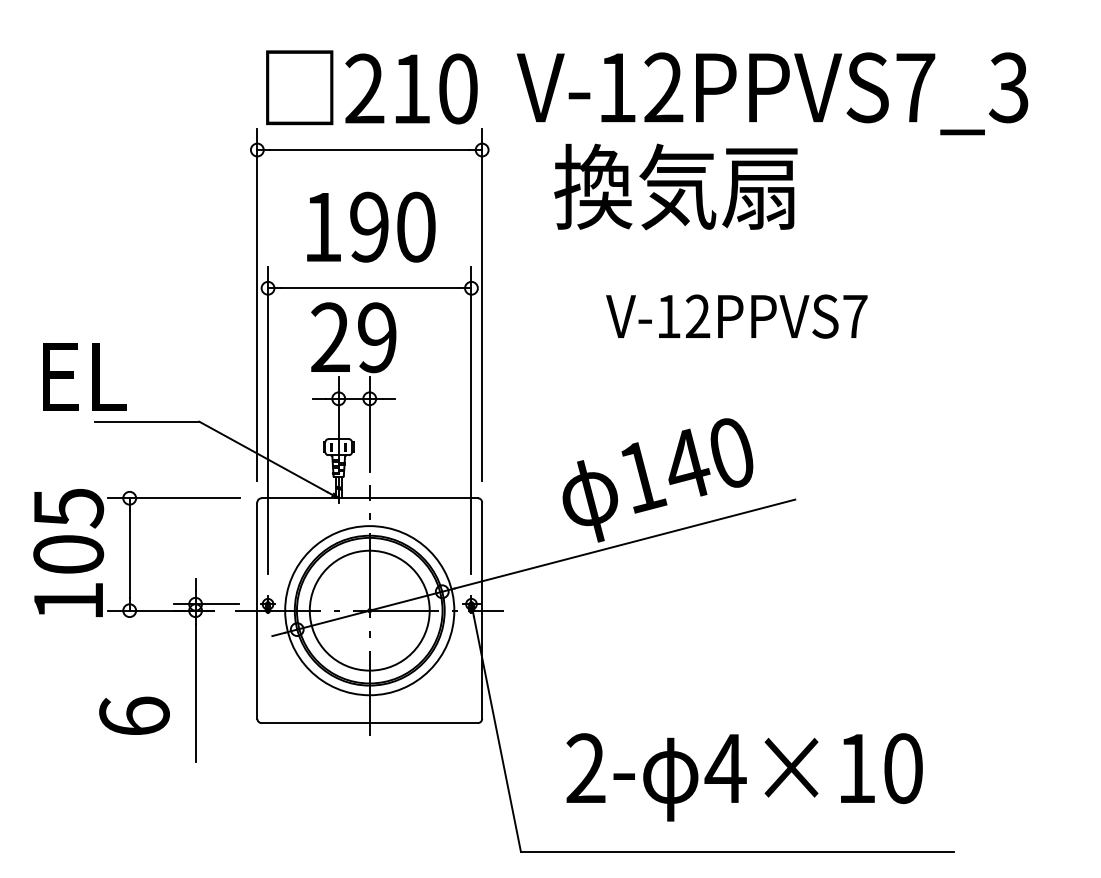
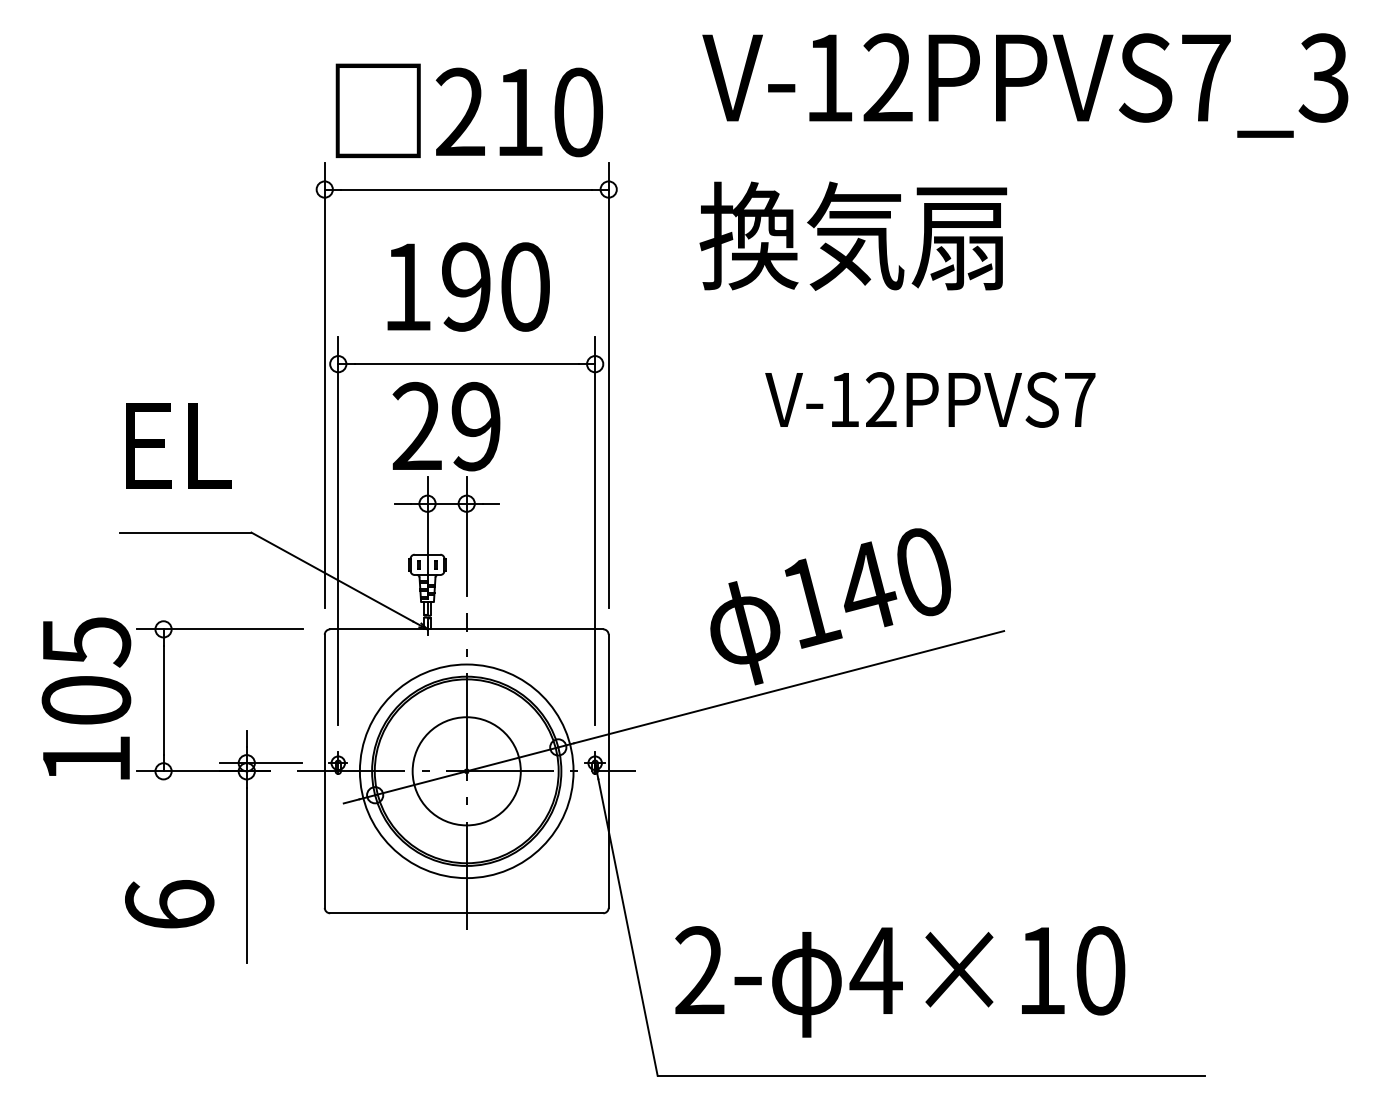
text: (772, 93) -> (1025, 85), moved
text: (84, 376) -> (178, 445), moved
circle: (369, 610) -> (466, 771), size x0.71
text: (744, 777) -> (900, 981), moved

